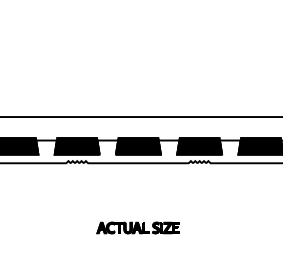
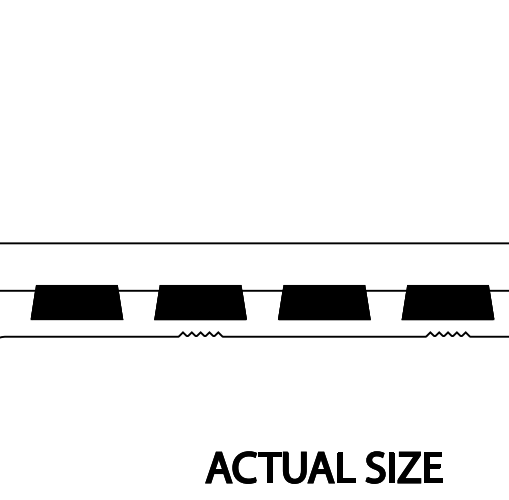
part: (137, 227) -> (322, 466), size x1.43

